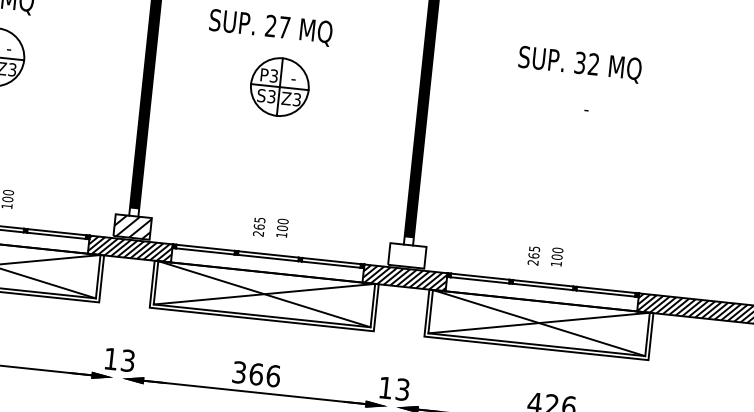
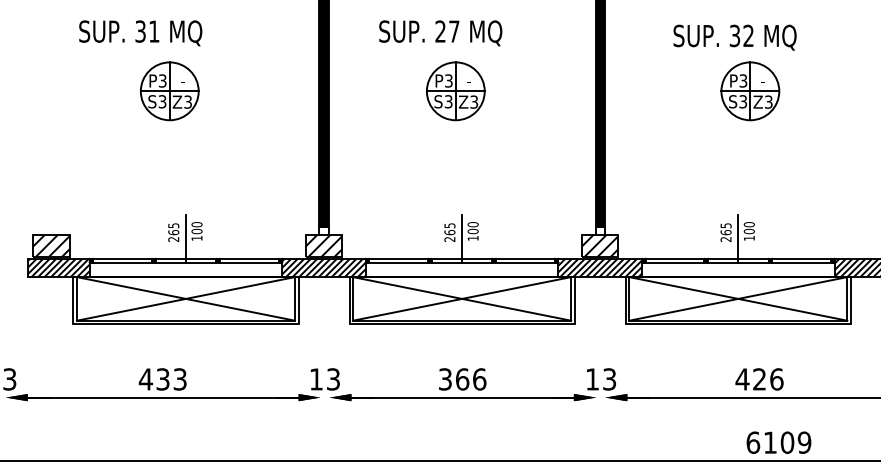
text: (579, 64) -> (734, 37), moved
part: (572, 118) -> (750, 91), added
line: (271, 234) -> (462, 238), added
hatch: (407, 255) -> (600, 245), added
line: (545, 263) -> (738, 238), added

